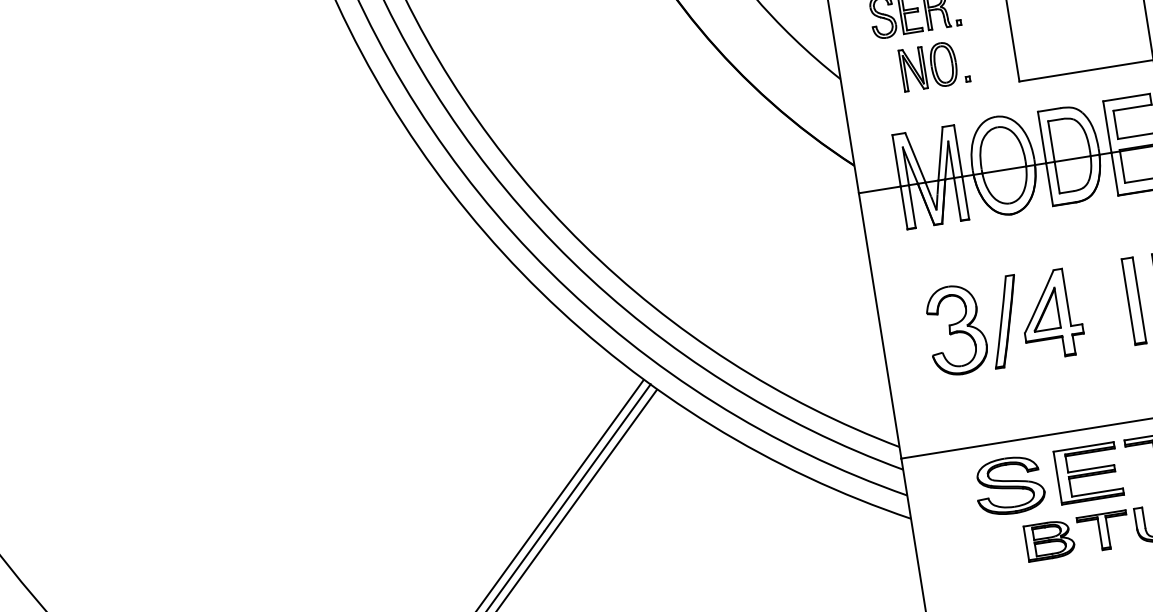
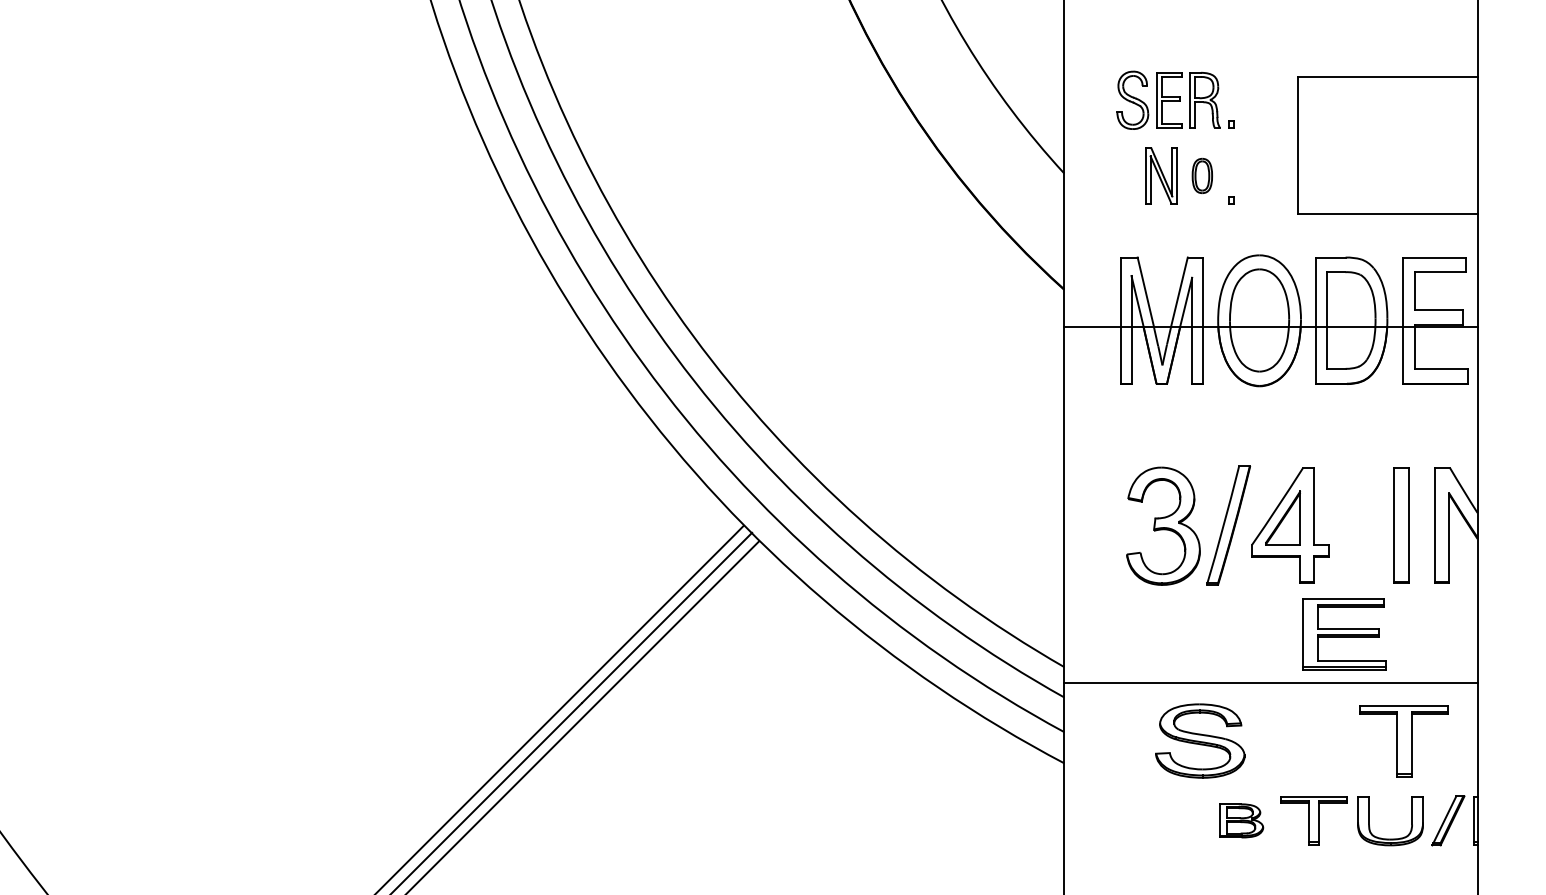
part: (943, 64) -> (1202, 175), size x0.6
part: (1088, 473) -> (1344, 634), moved
part: (1049, 540) -> (1241, 820), size x0.7

